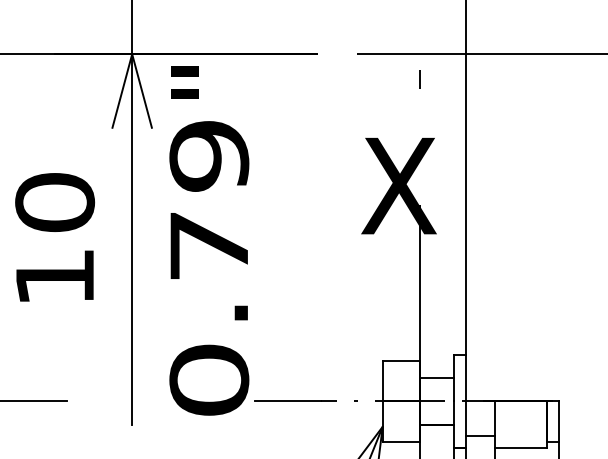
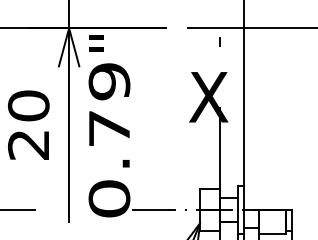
text: (54, 278) -> (28, 145), 10 -> 20

